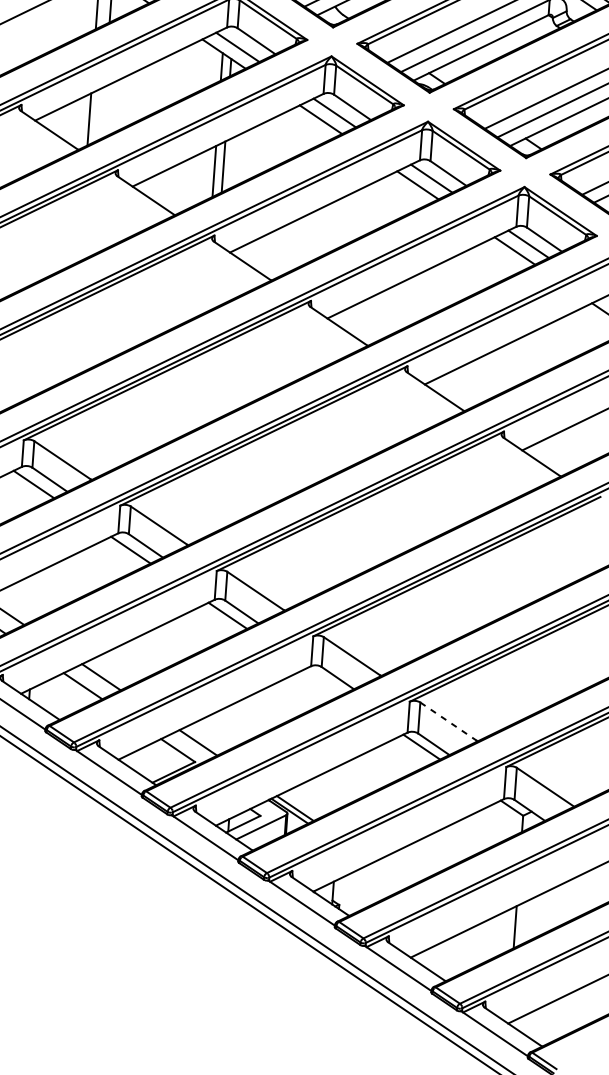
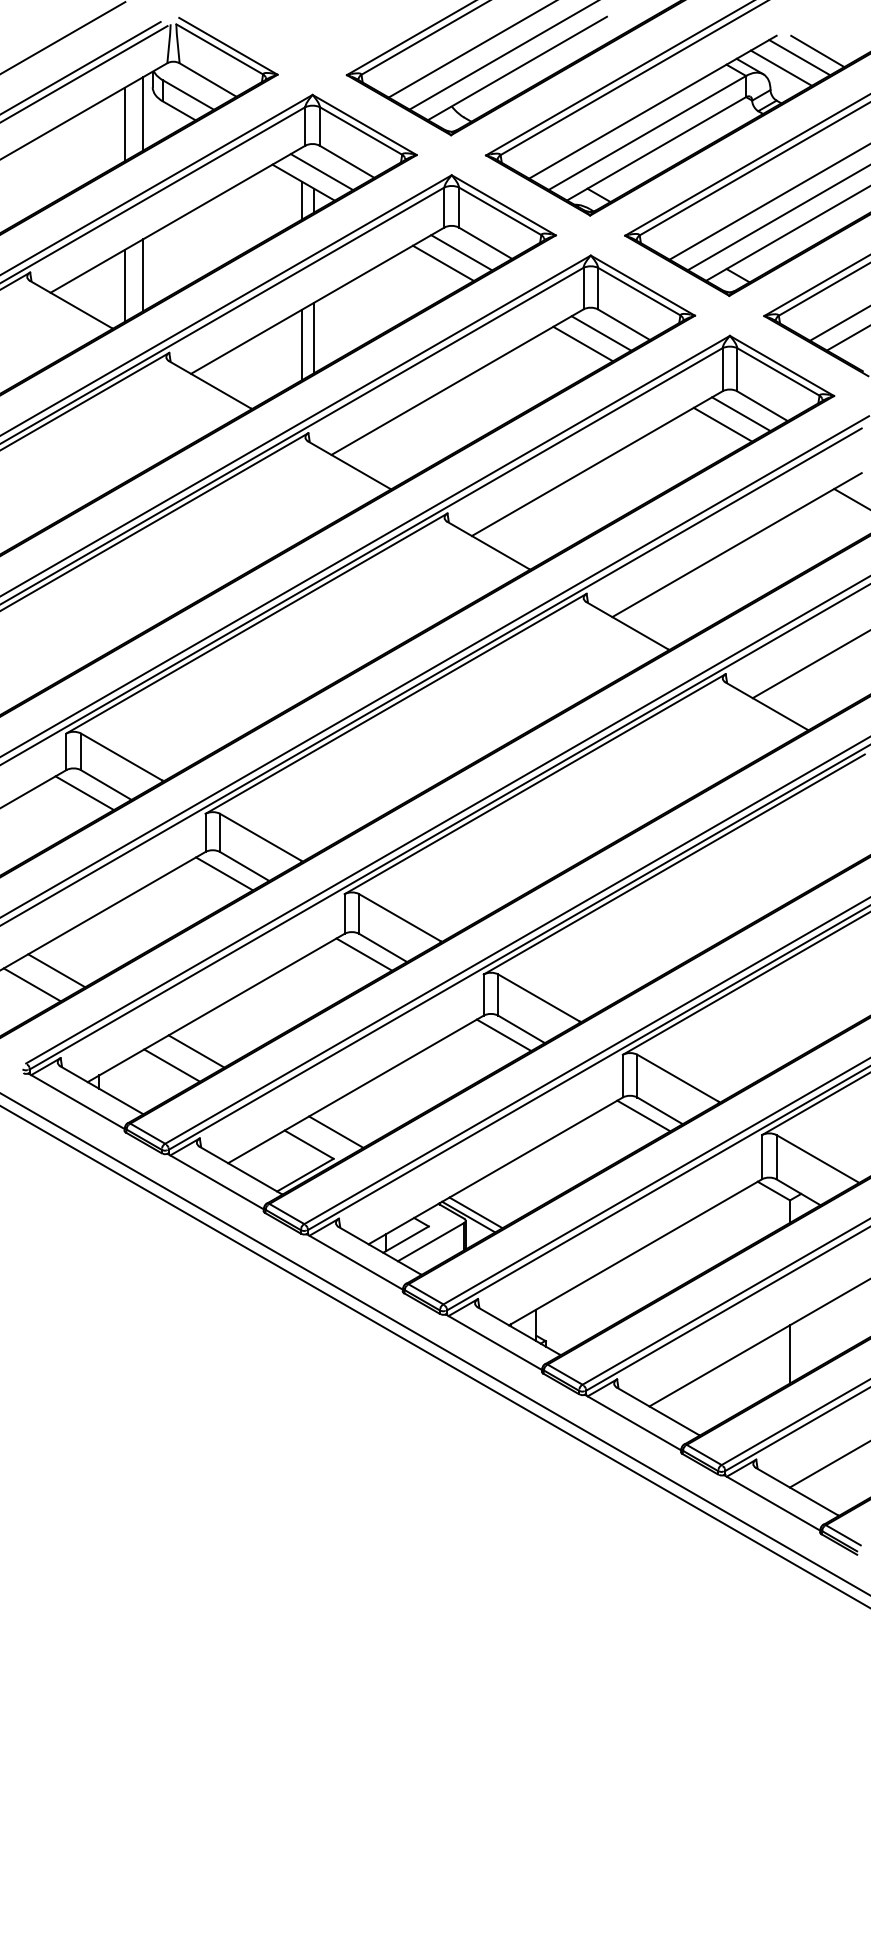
line: (103, 112) -> (143, 275), added
line: (324, 681) -> (503, 1035), added
line: (448, 721) -> (678, 1078), dashed -> solid

